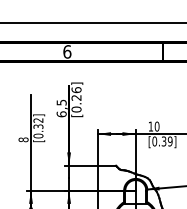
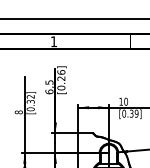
text: (66, 51) -> (53, 41), 6 -> 1

